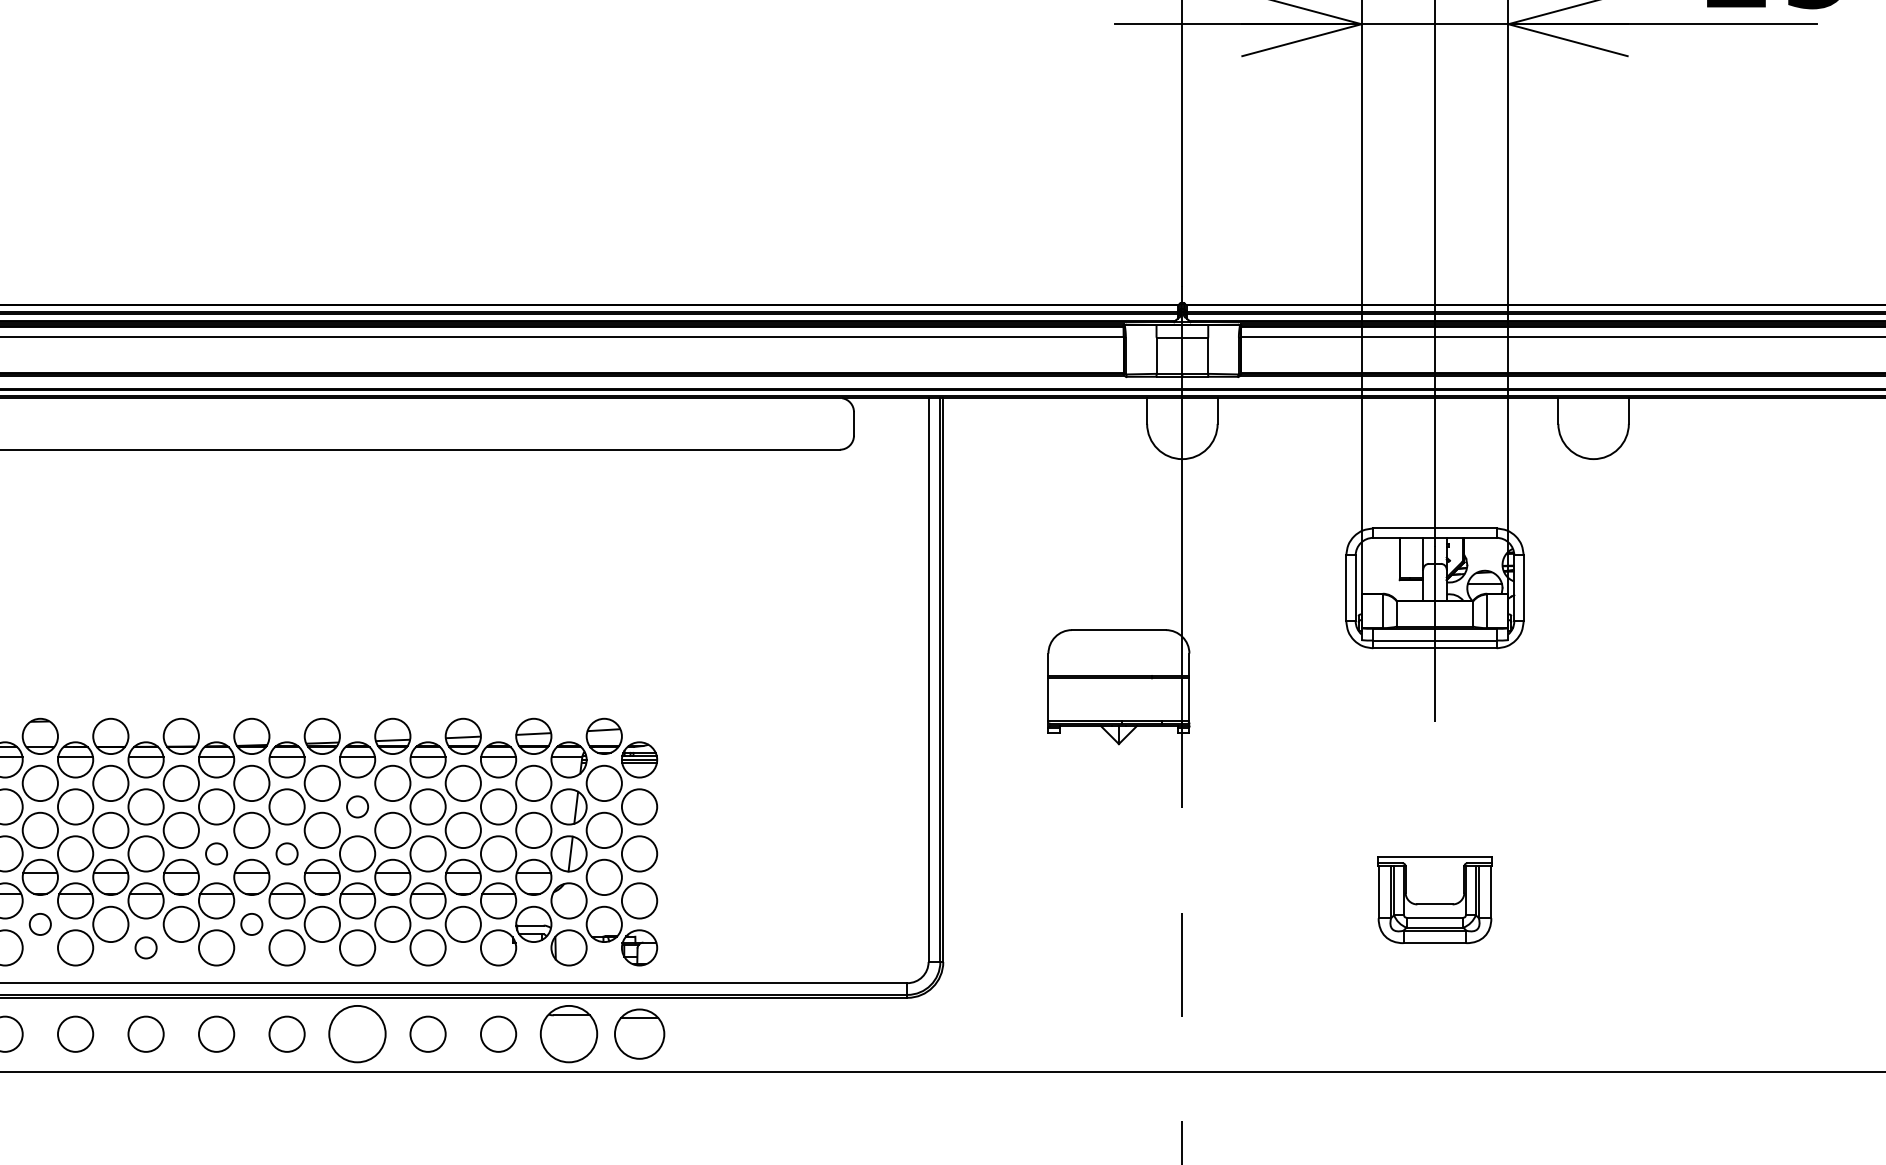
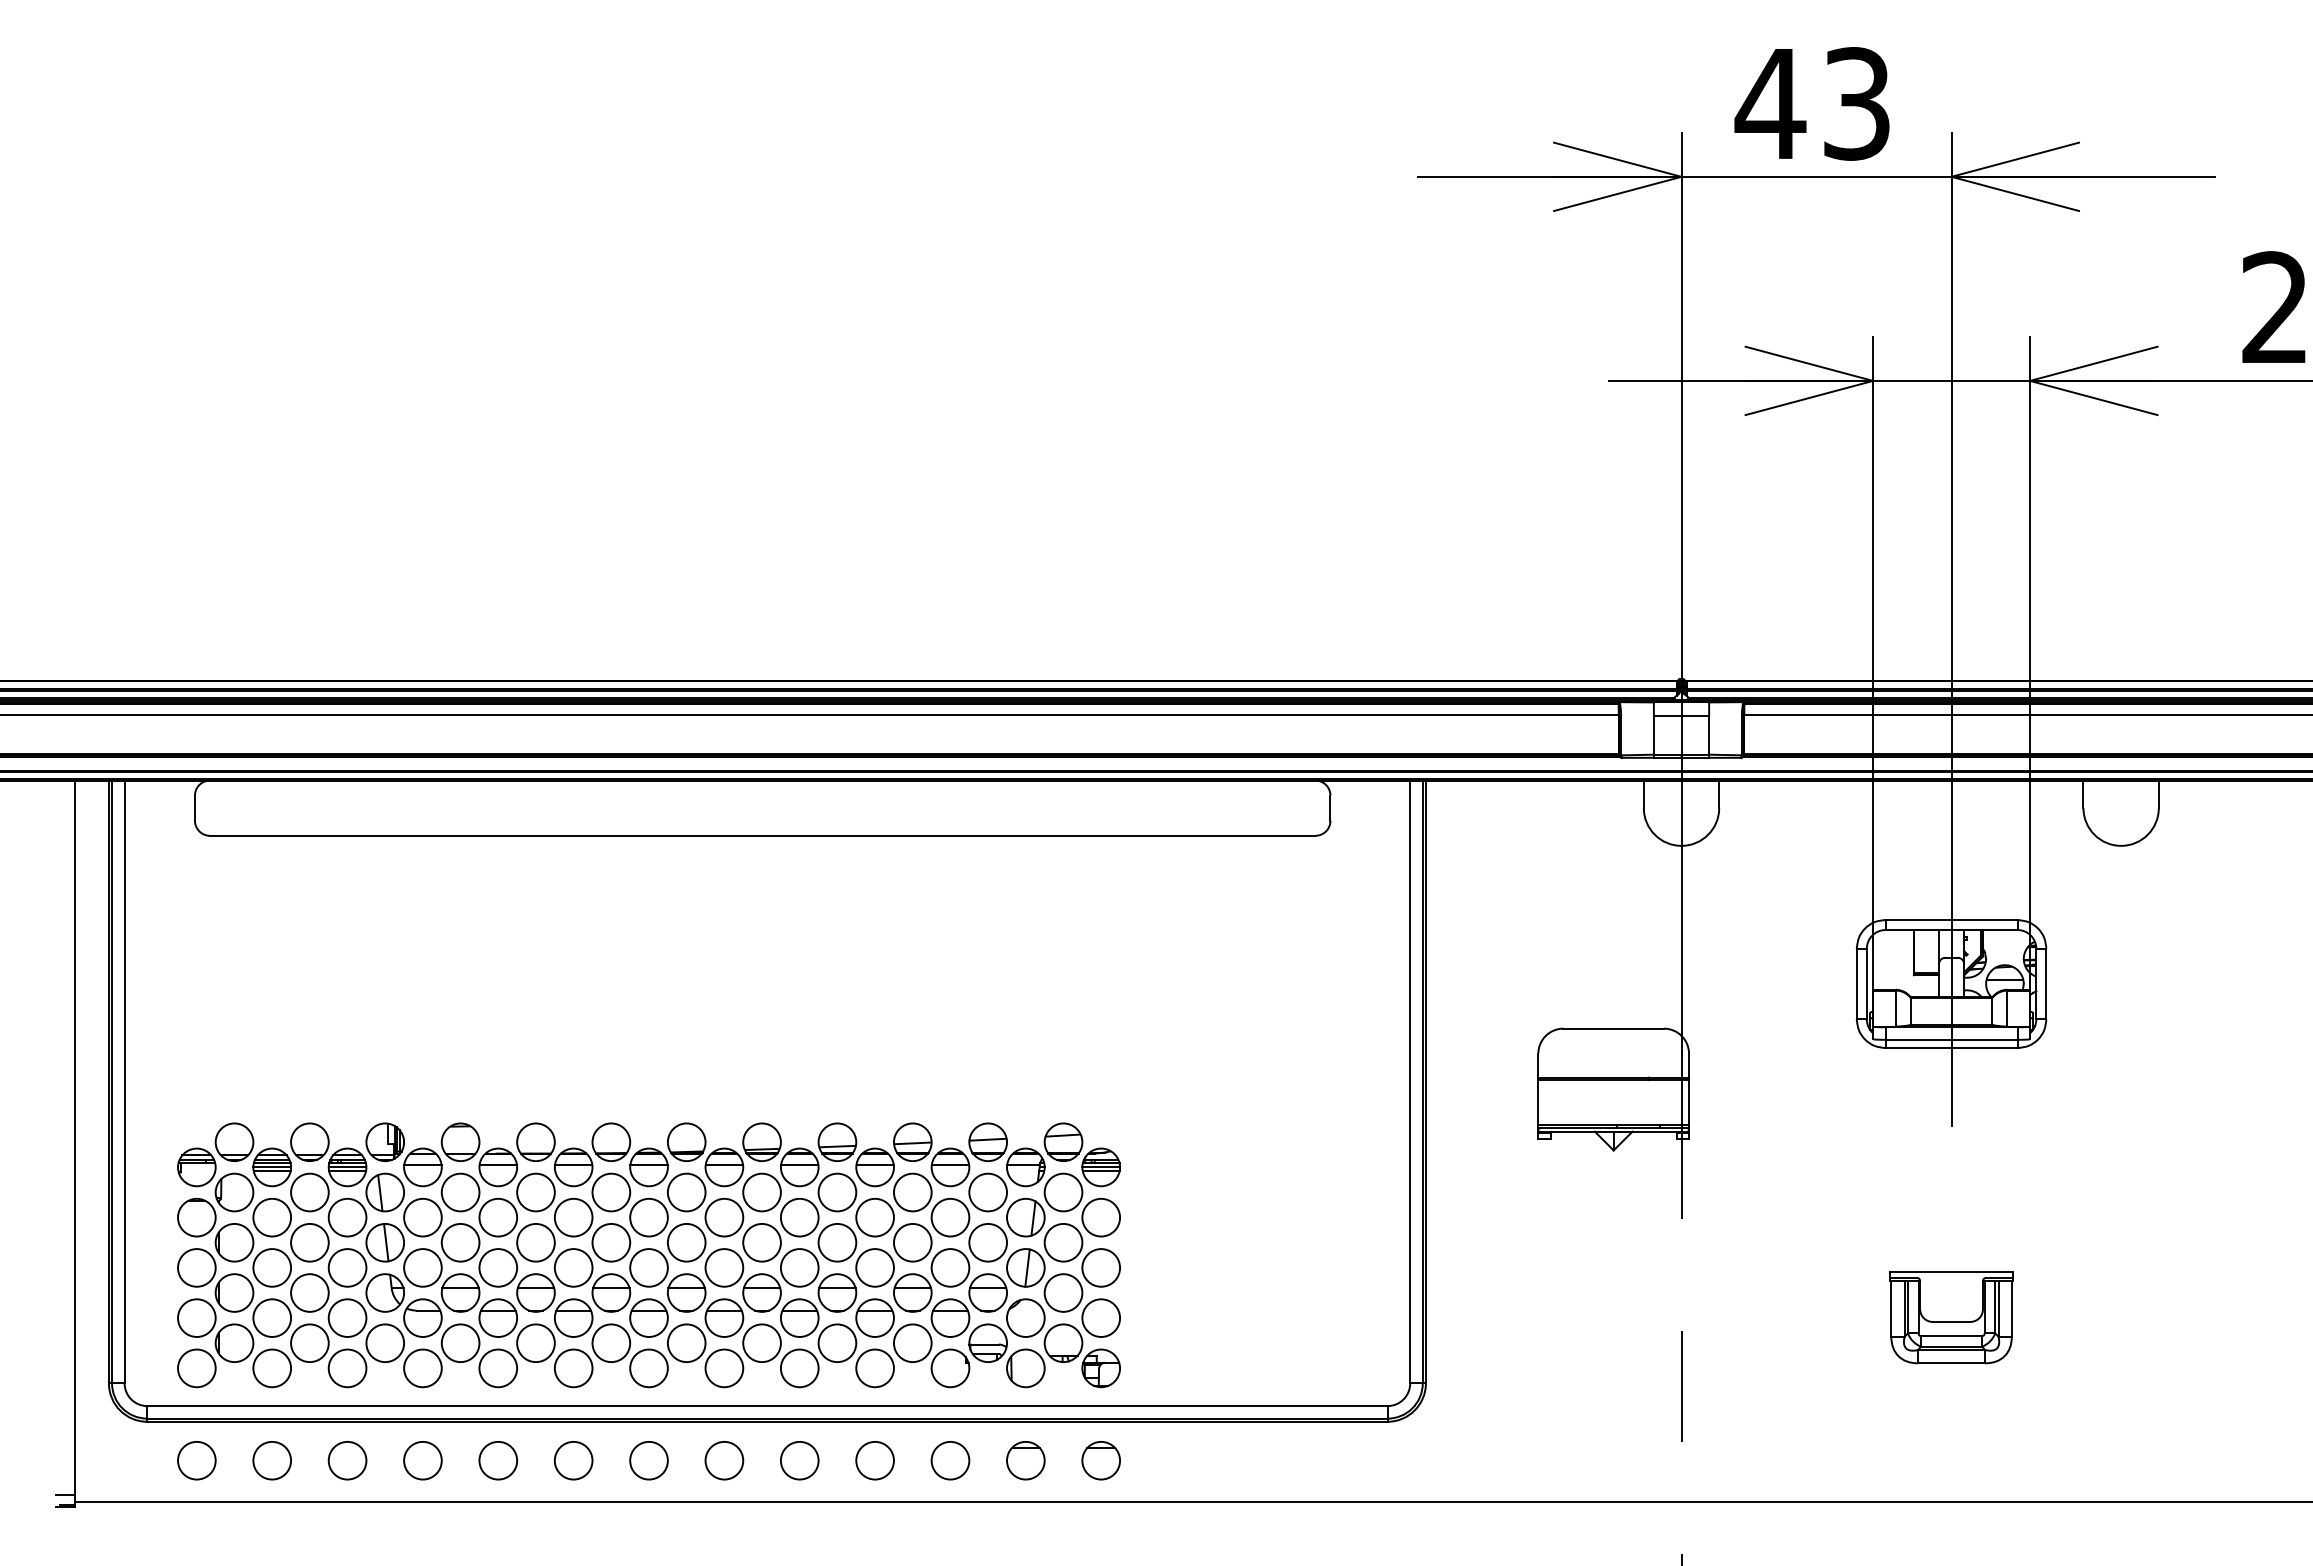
circle: (357, 806) -> (799, 1217), size x1.67
circle: (216, 853) -> (648, 1267), size x1.67
circle: (287, 853) -> (724, 1267), size x1.67
circle: (40, 924) -> (460, 1343), size x1.67
circle: (251, 924) -> (686, 1343), size x1.67
circle: (145, 948) -> (573, 1368), size x1.67
circle: (357, 1034) -> (799, 1460), size x0.62
part: (568, 1034) -> (1025, 1460), size x0.62
part: (638, 1034) -> (1100, 1460), size x0.71

